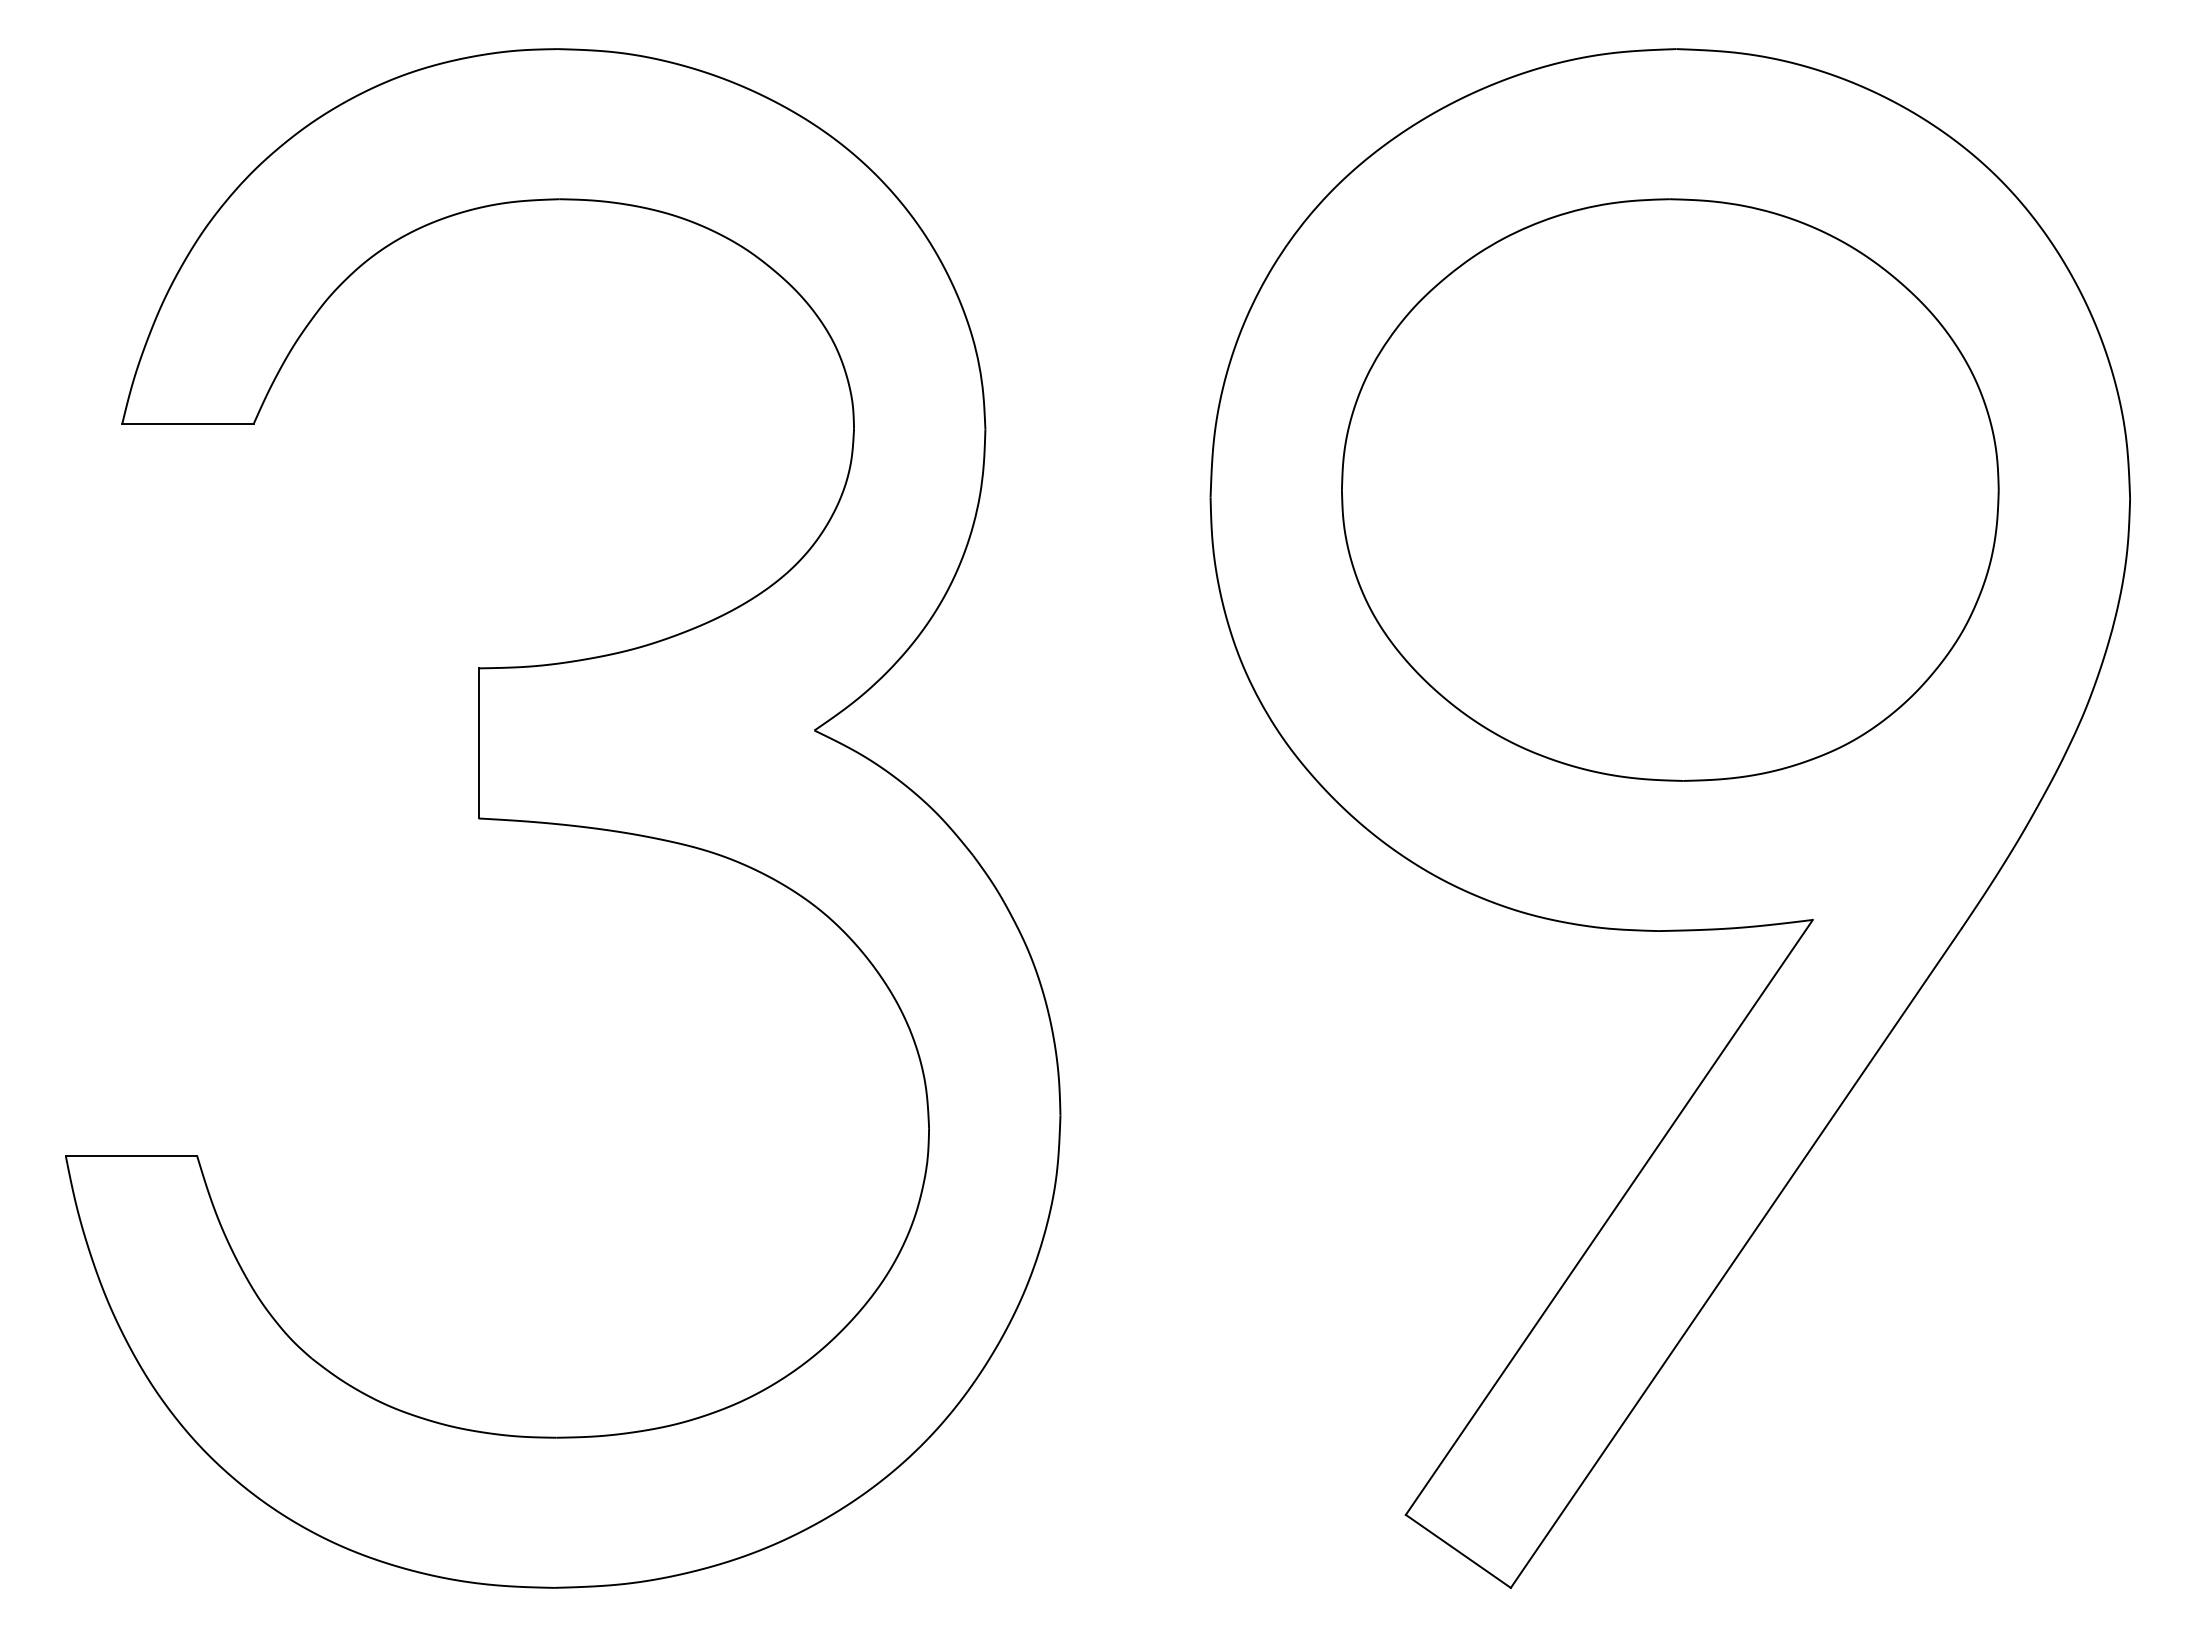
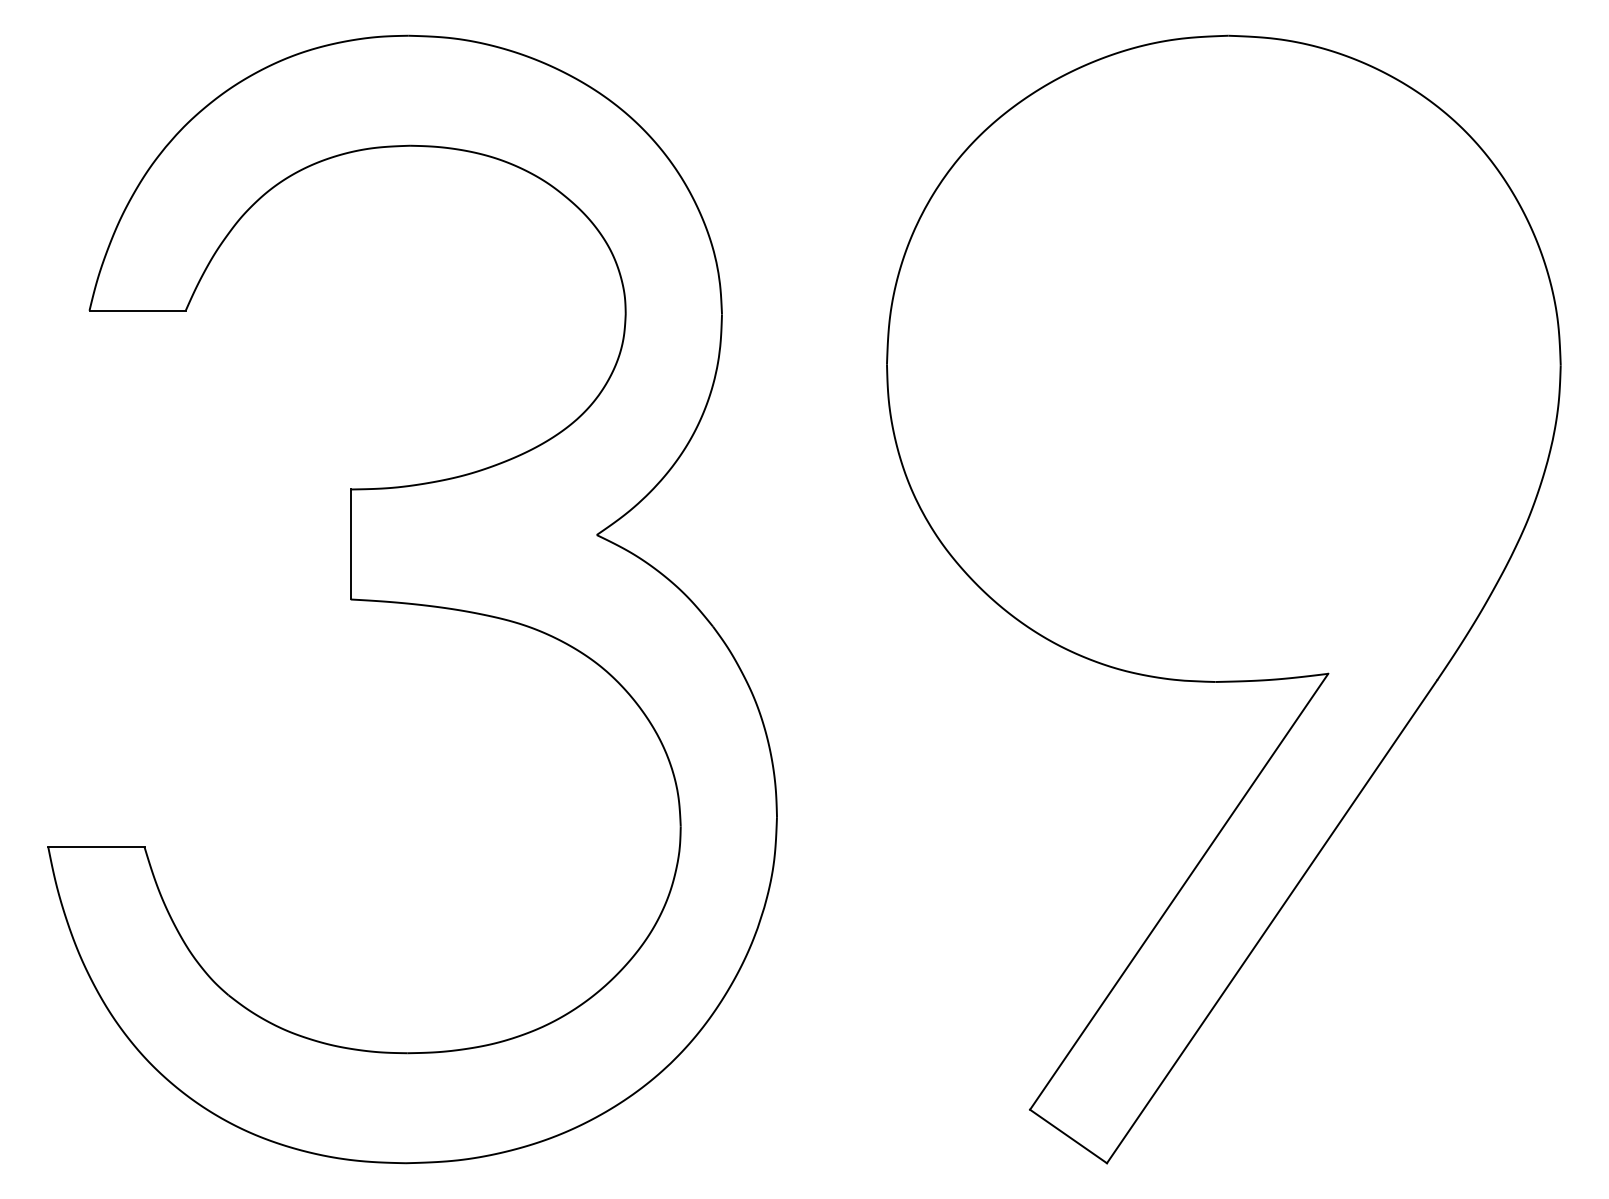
part: (1670, 489) -> (1223, 358), removed

